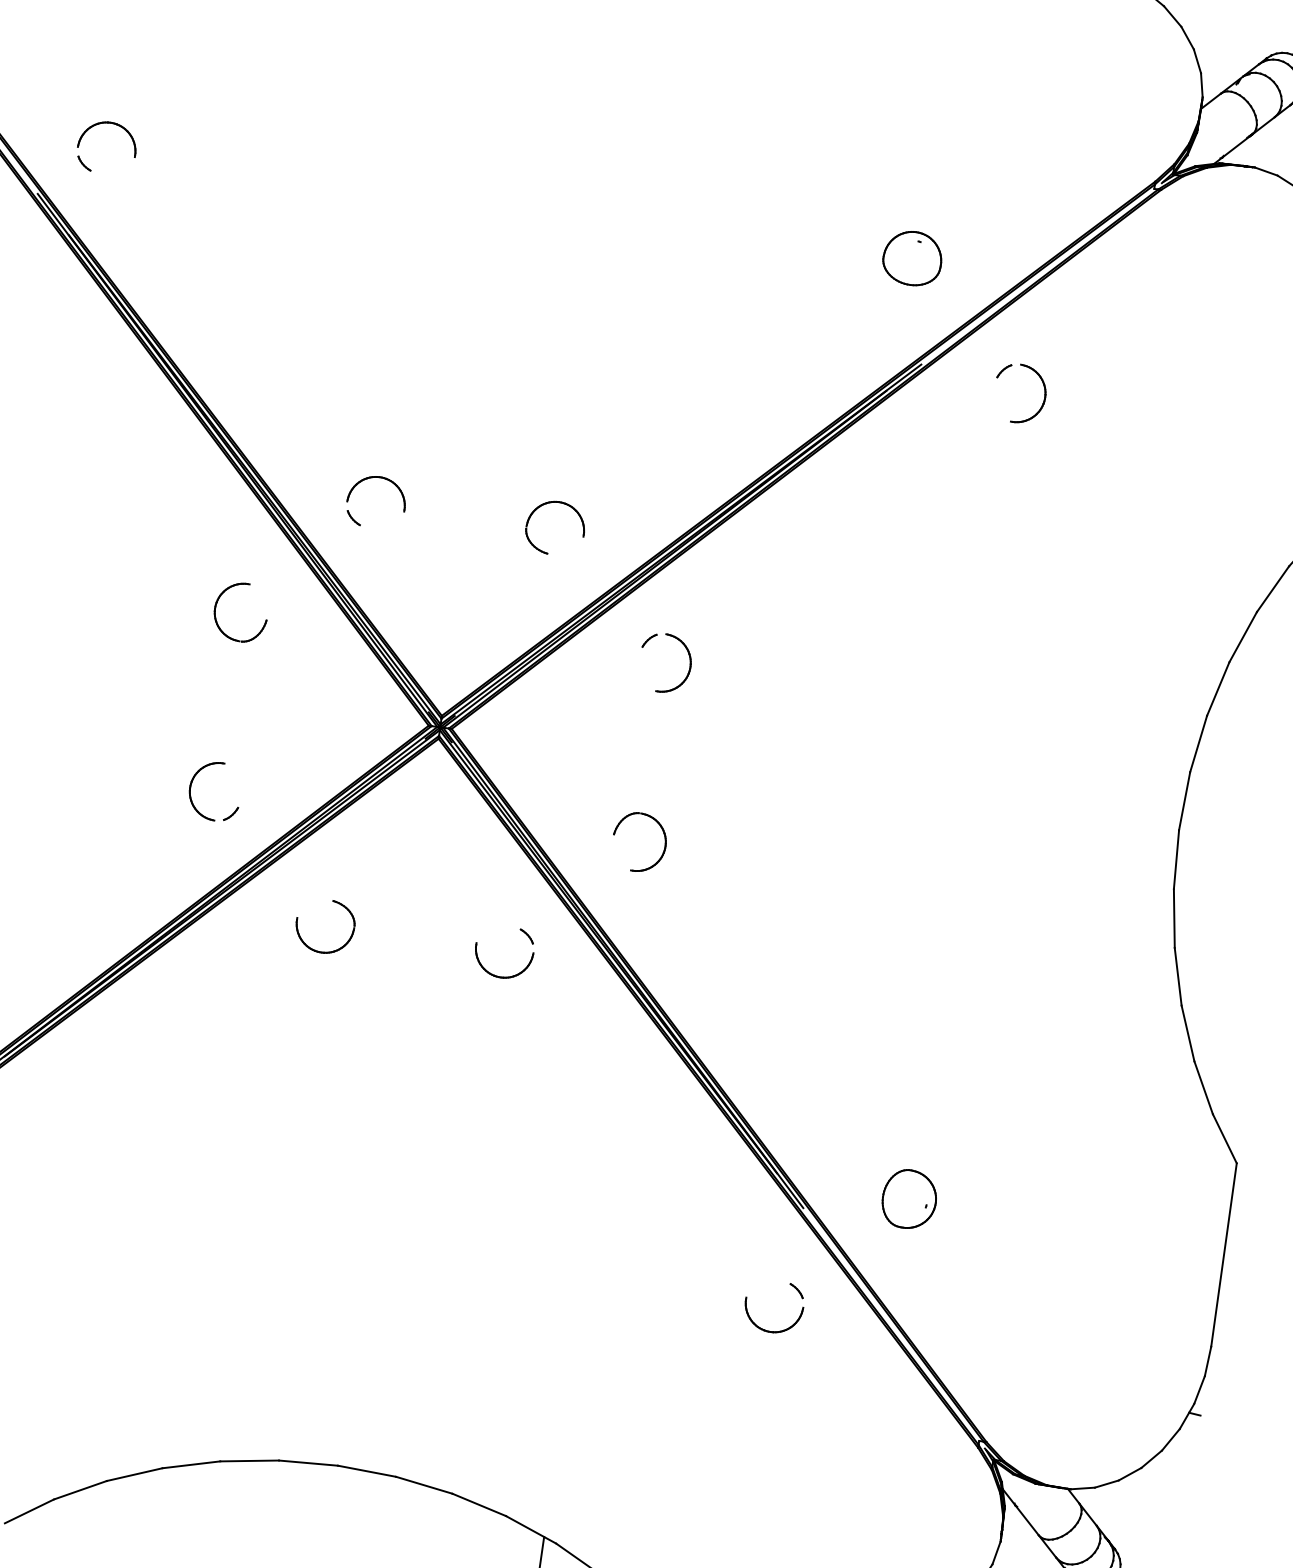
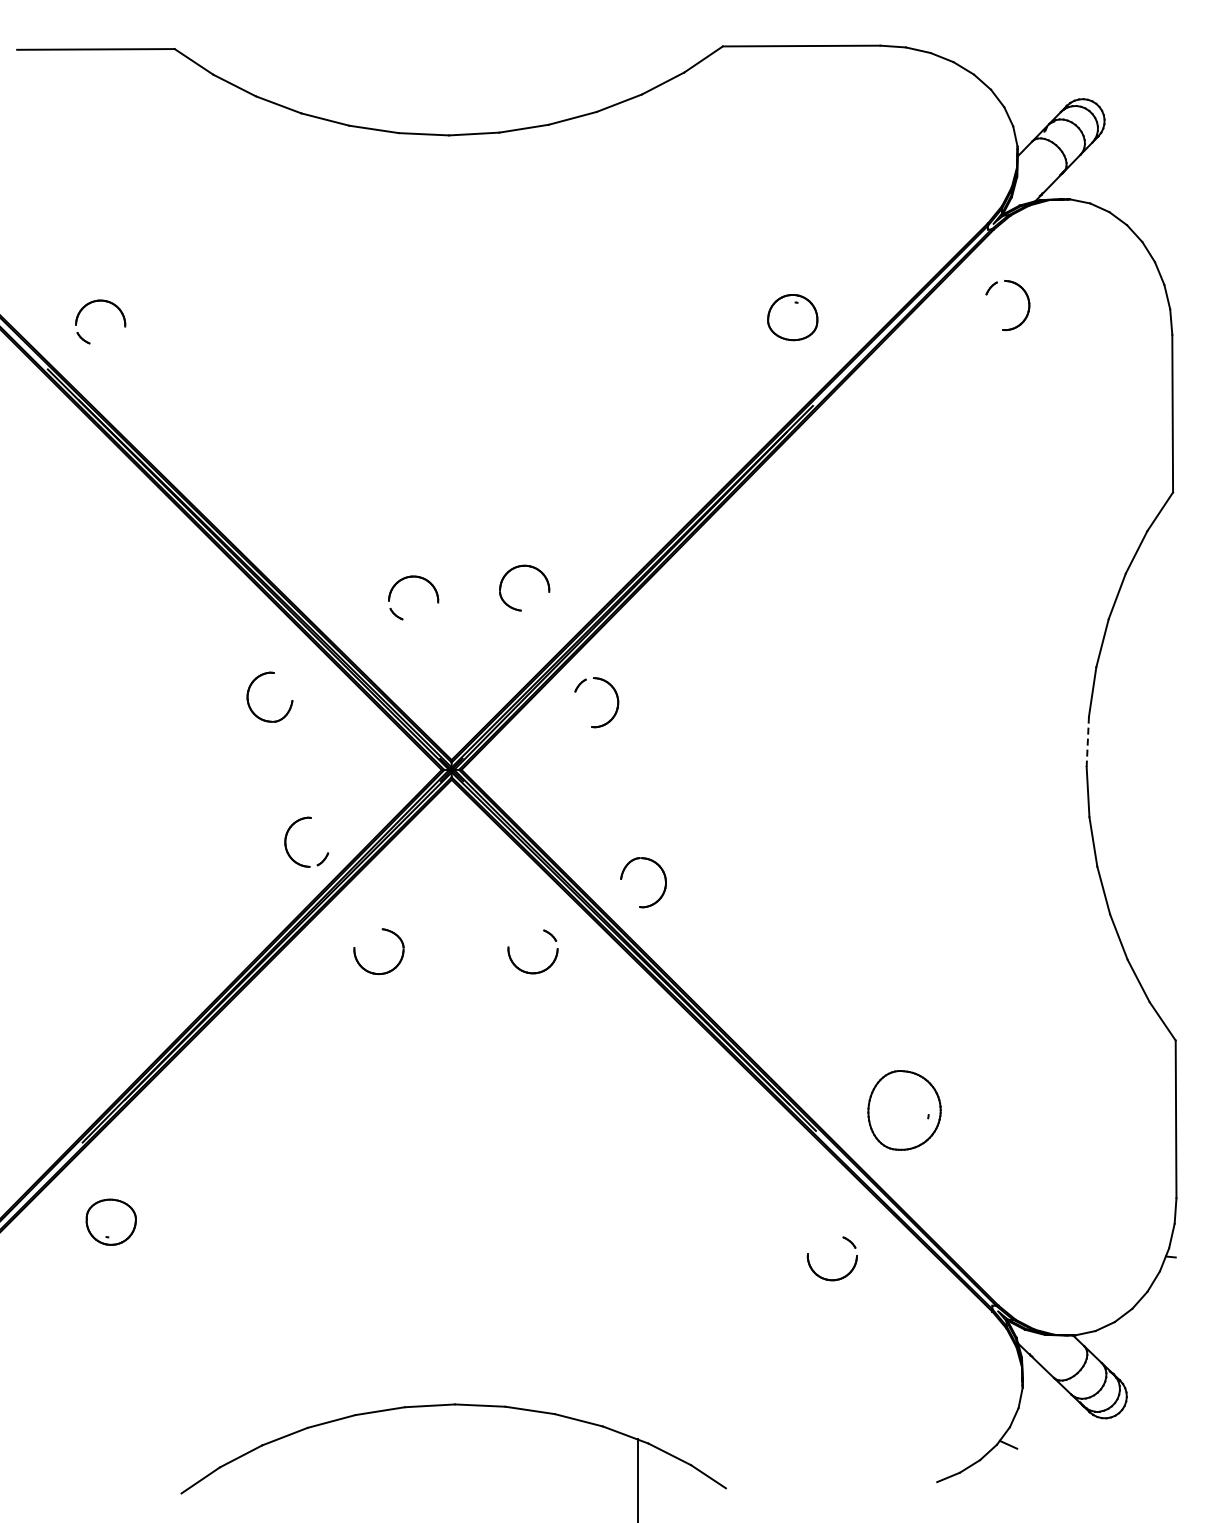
part: (1043, 391) -> (1027, 300), moved
part: (372, 478) -> (407, 578), moved
part: (689, 661) -> (616, 698), moved
part: (193, 781) -> (287, 836), moved
line: (1184, 801) -> (1087, 742), solid -> dashed
part: (664, 843) -> (664, 880), moved
part: (908, 1199) -> (903, 1110), size x1.6
part: (765, 1329) -> (827, 1278), moved

